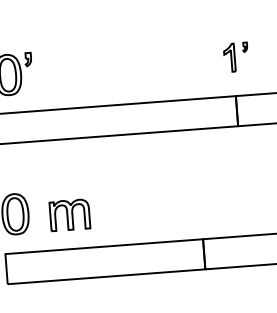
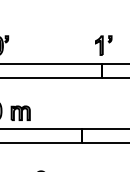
part: (235, 57) -> (103, 45), size x1.43

